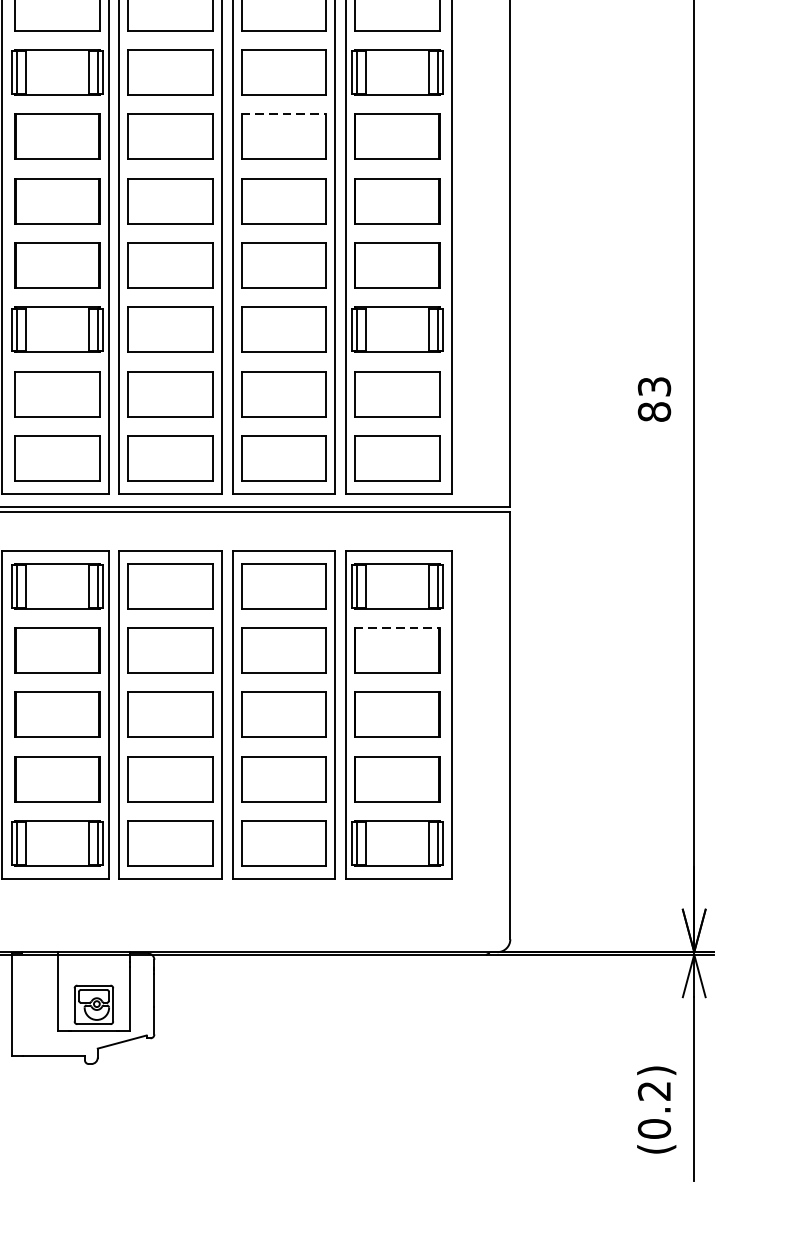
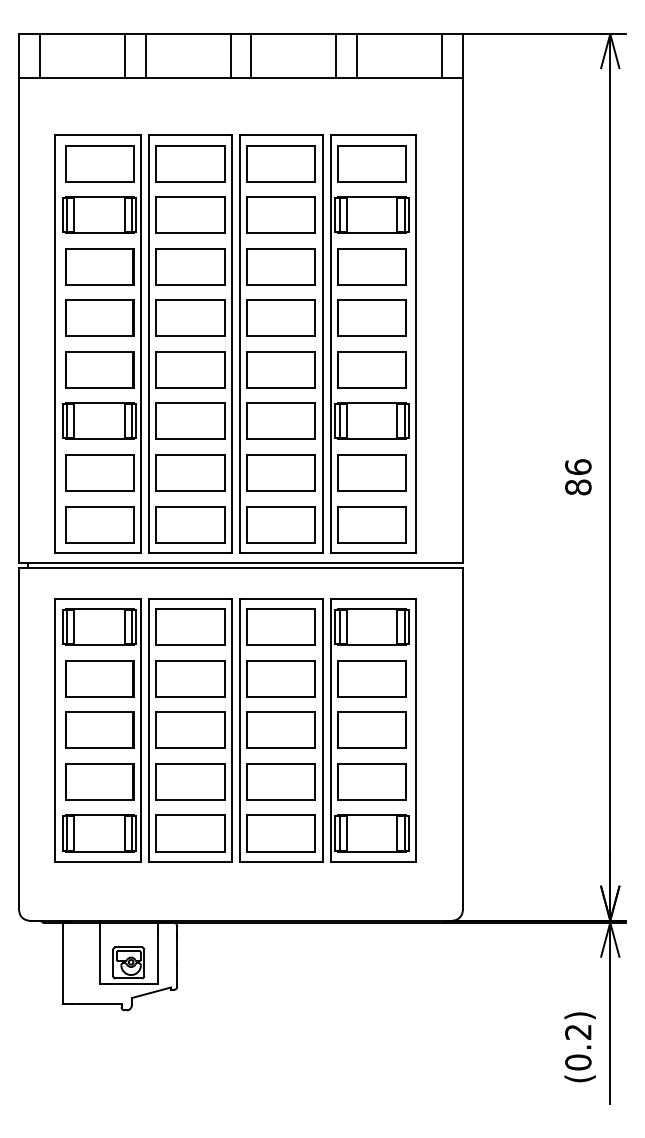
line: (284, 114) -> (281, 248), dashed -> solid
text: (654, 387) -> (578, 467), 83 -> 86
line: (397, 627) -> (372, 660), dashed -> solid

